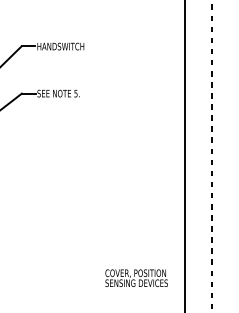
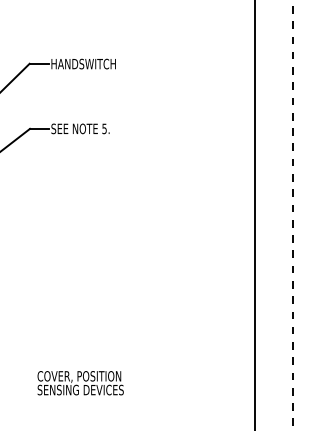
text: (136, 277) -> (80, 382), moved

